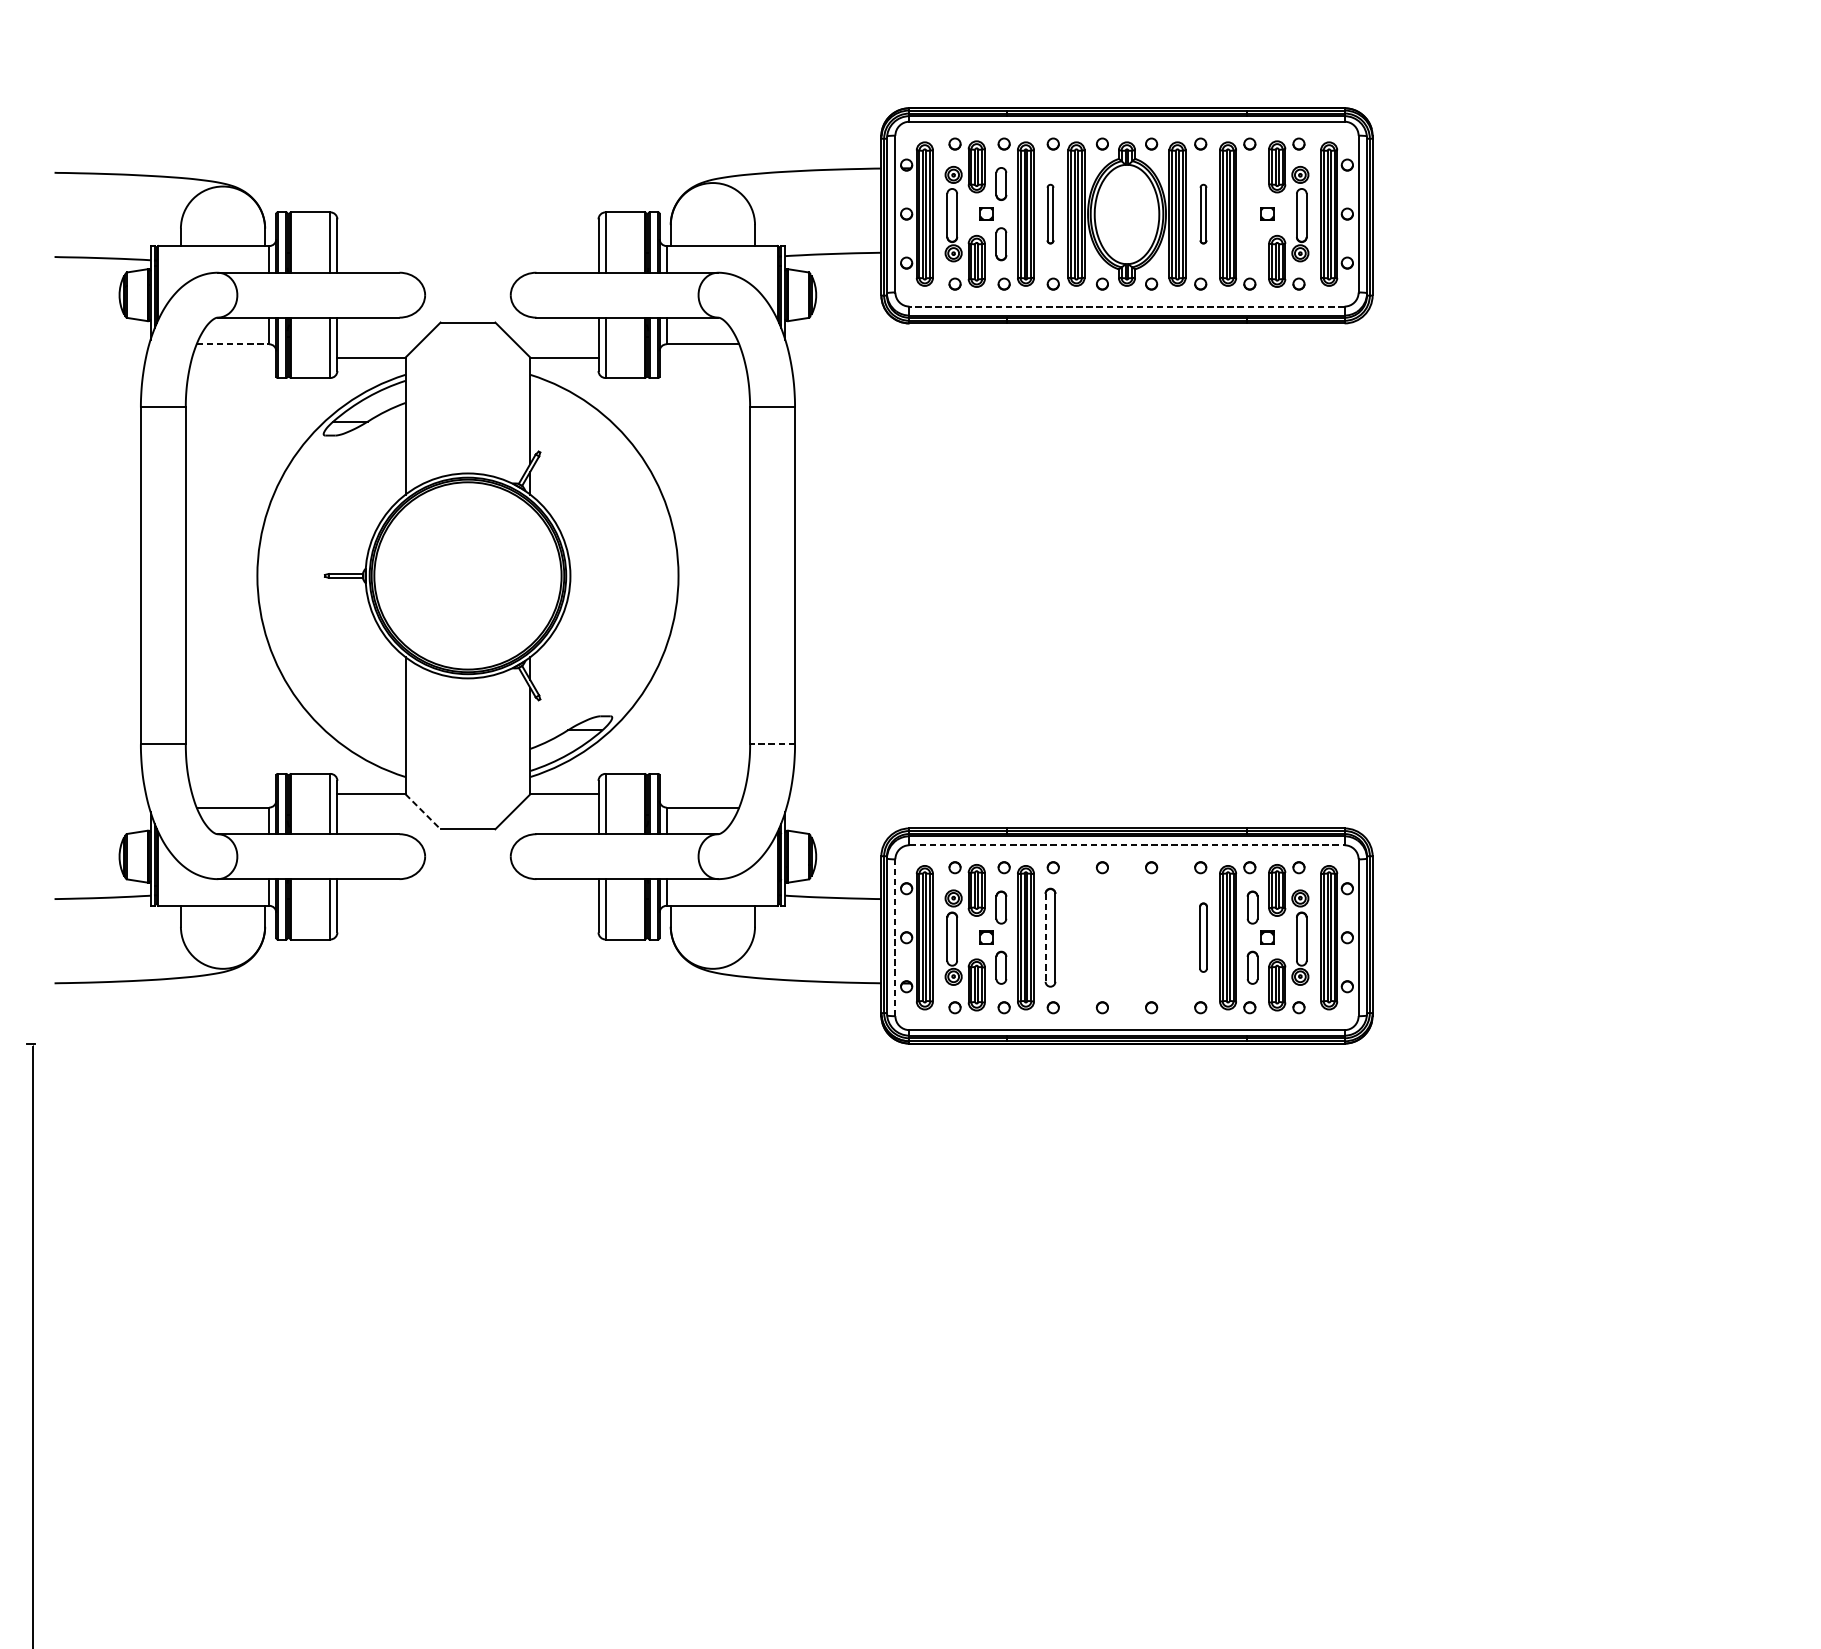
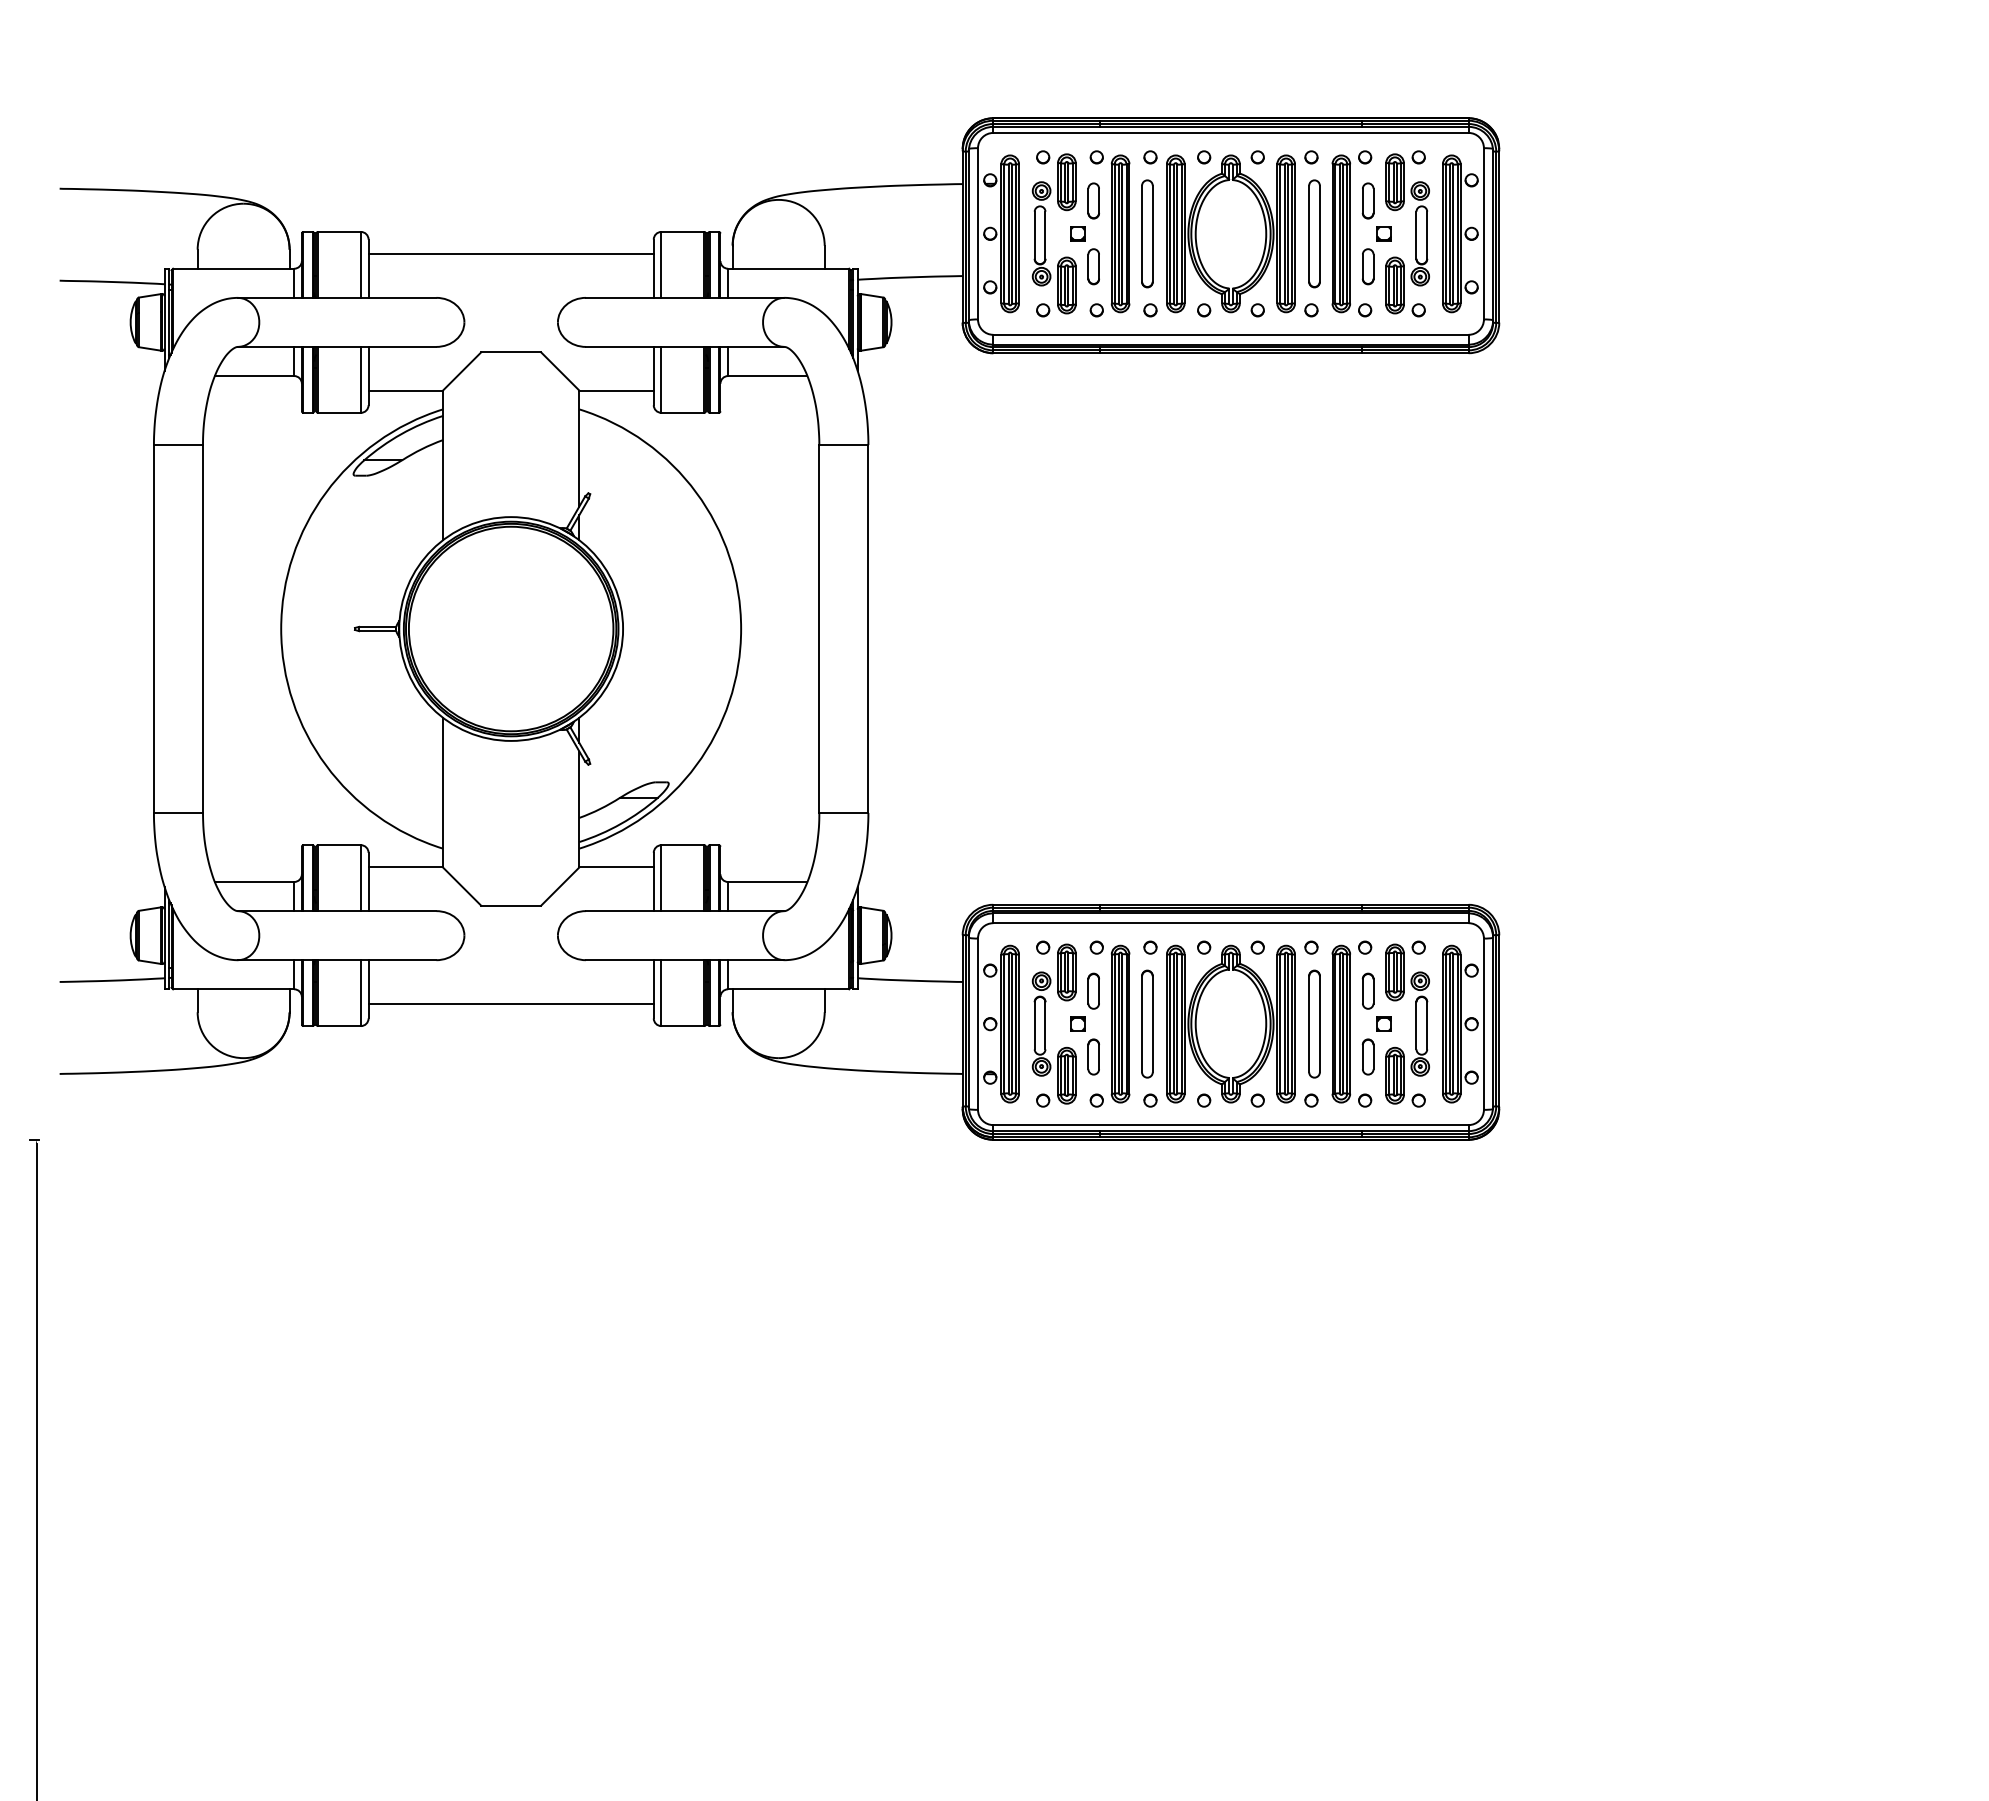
part: (1252, 183) -> (1367, 200), added
part: (1050, 213) -> (1147, 233), size x1.67
part: (1203, 213) -> (1314, 233), size x1.67
line: (467, 233) -> (510, 254), added
part: (1252, 244) -> (1367, 266), added
line: (1126, 306) -> (1230, 334), dashed -> solid
line: (232, 344) -> (254, 376), dashed -> solid
line: (772, 744) -> (843, 813), dashed -> solid
line: (423, 811) -> (462, 886), dashed -> solid
line: (1126, 845) -> (1230, 923), dashed -> solid
line: (467, 918) -> (510, 1003), added
part: (1126, 937) -> (1230, 1023), added
part: (1203, 937) -> (1314, 1023), size x1.43
line: (895, 938) -> (978, 1024), dashed -> solid
line: (1046, 938) -> (1142, 1024), dashed -> solid

